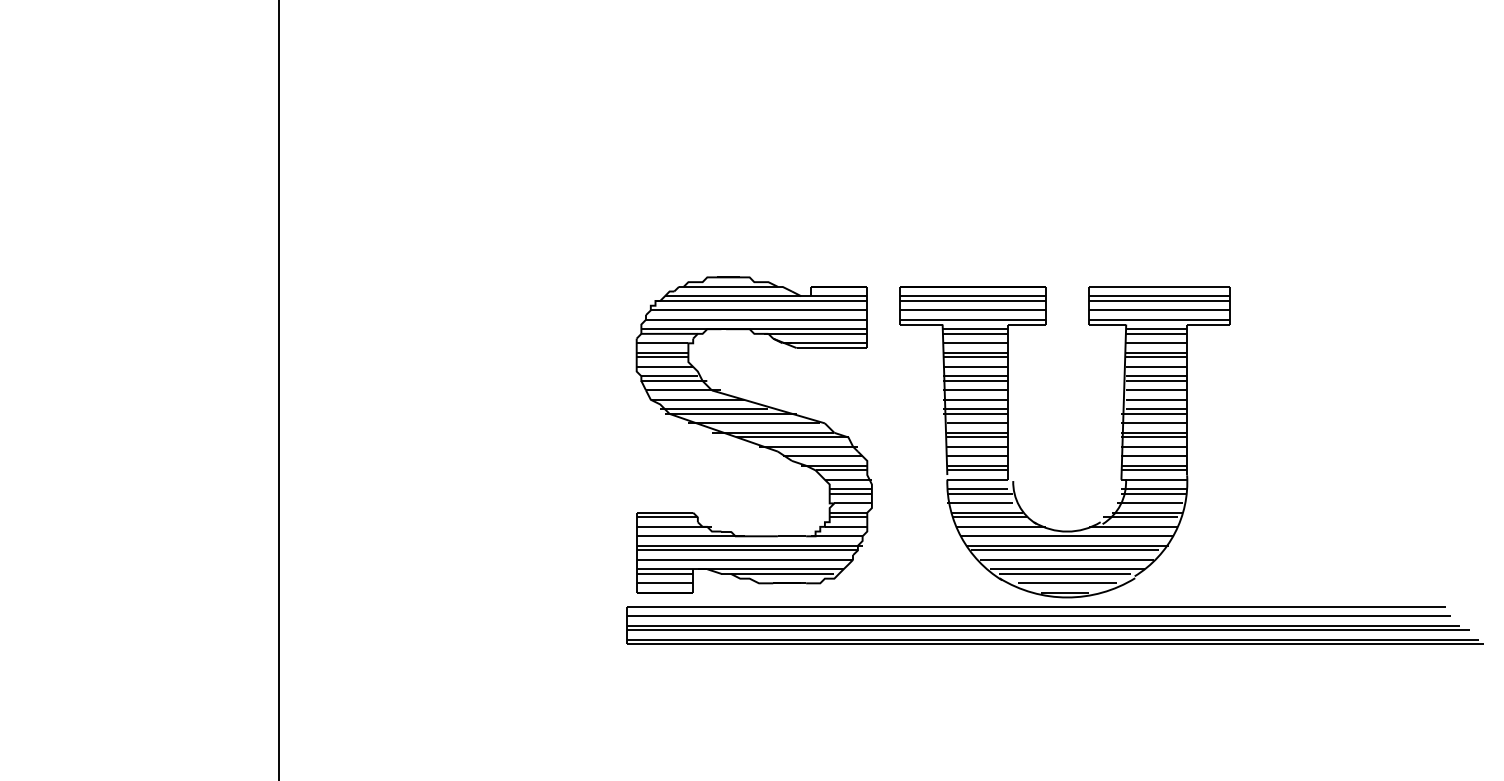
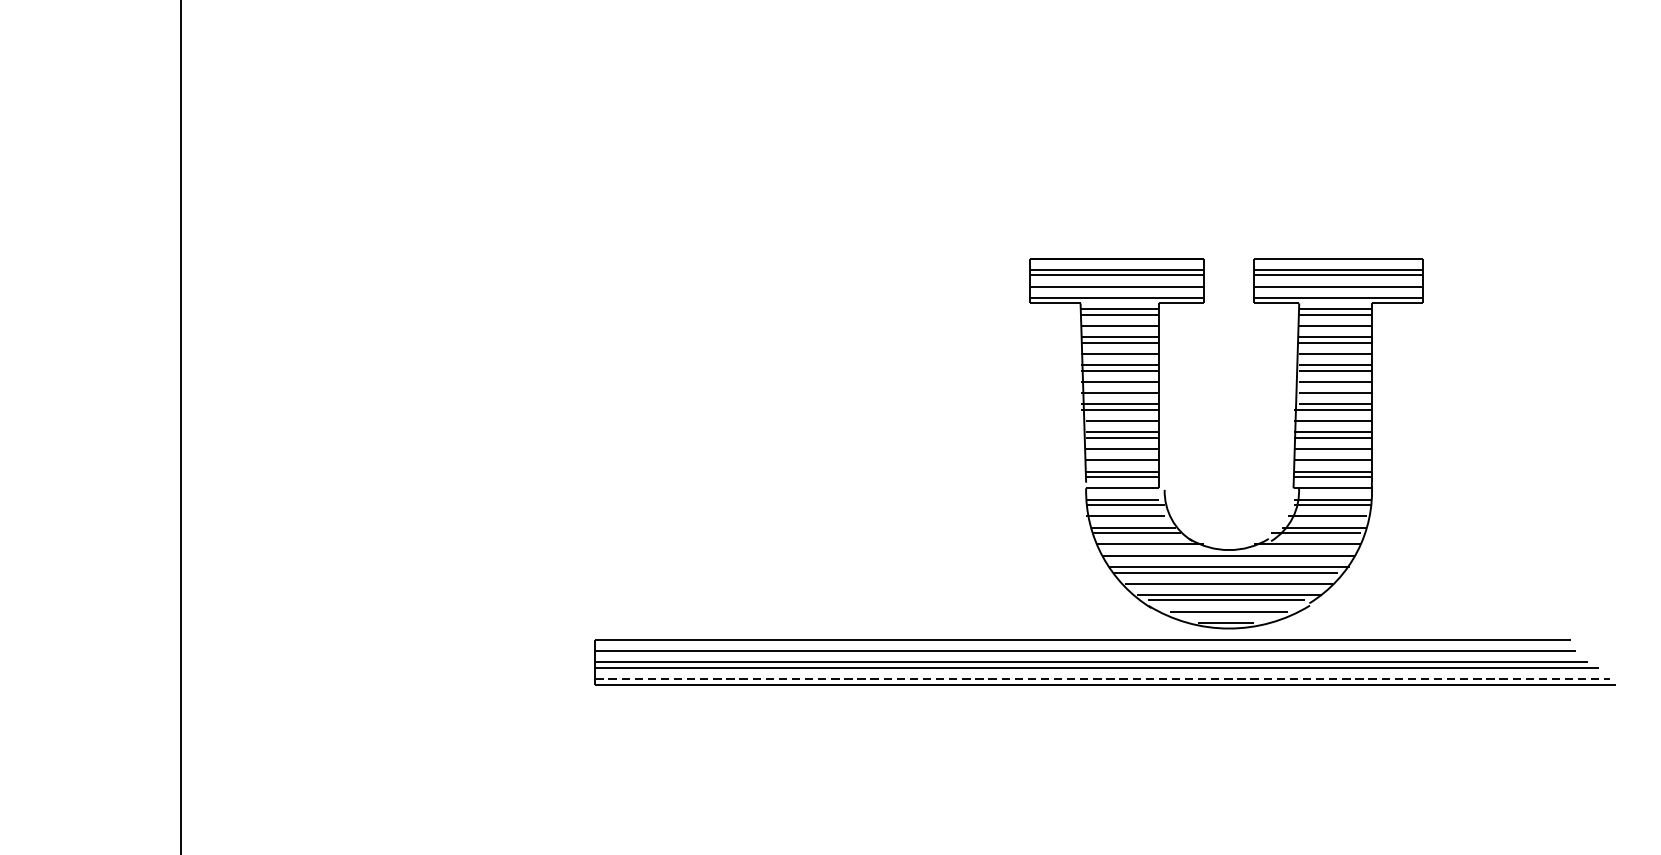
part: (753, 434) -> (745, 434), removed
part: (1008, 442) -> (1159, 443), moved
line: (1053, 639) -> (1103, 678), solid -> dashed

